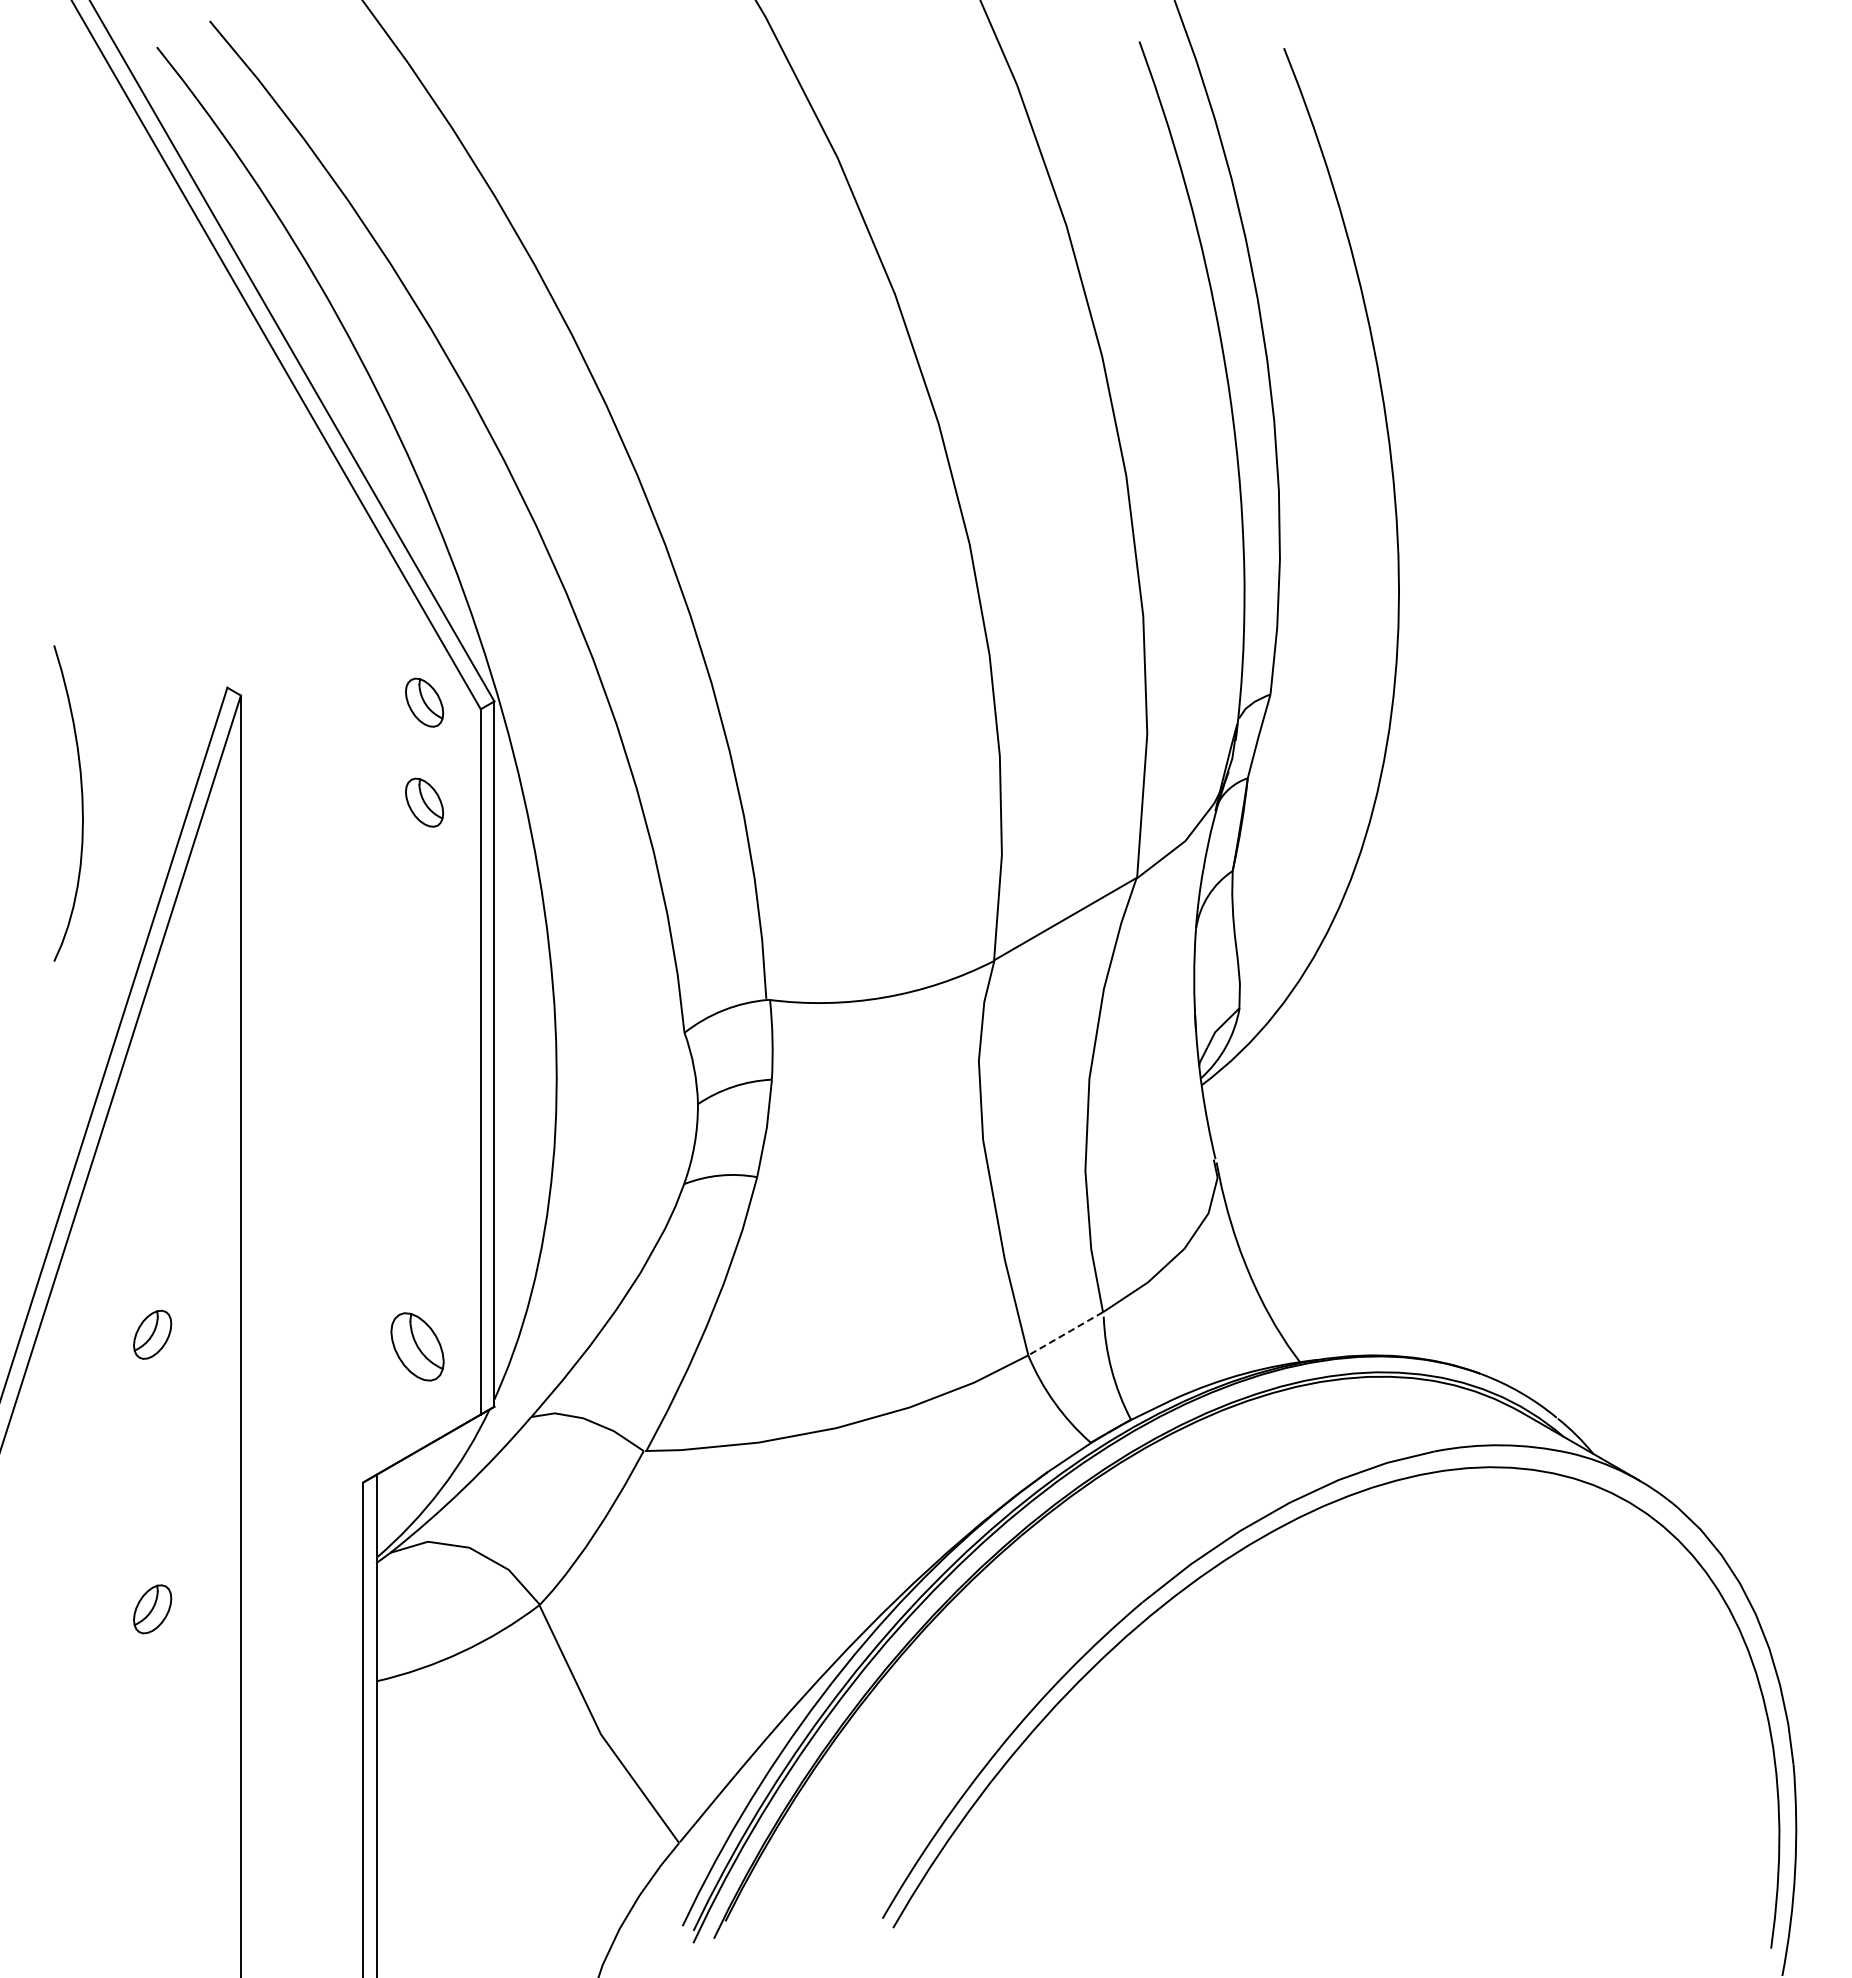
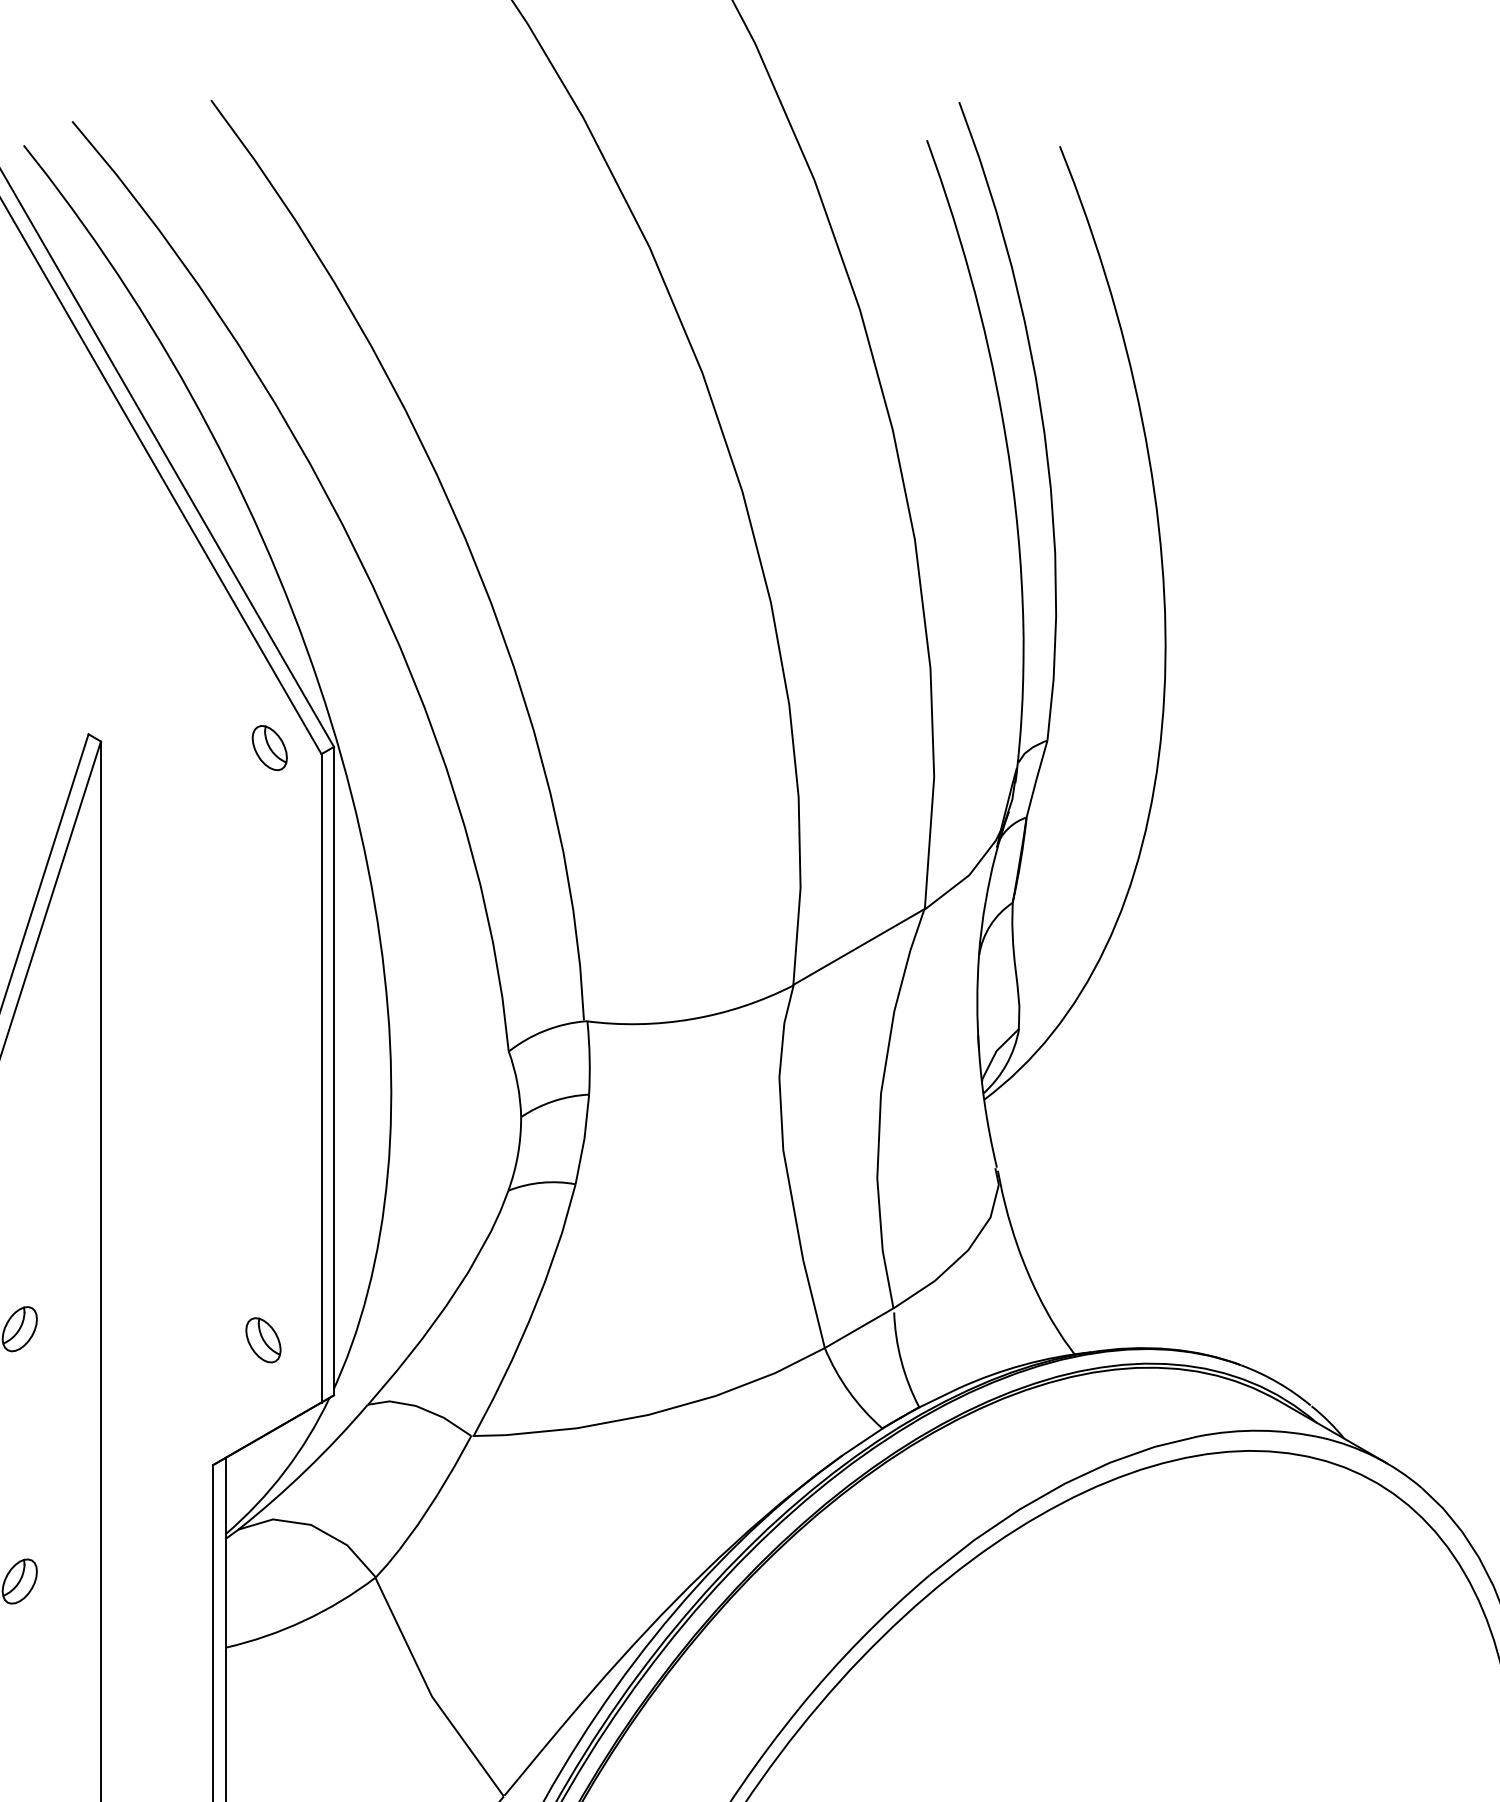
part: (424, 802) -> (269, 839), removed
line: (1065, 1334) -> (859, 1328), dashed -> solid
part: (417, 1346) -> (263, 1339), size x0.71

